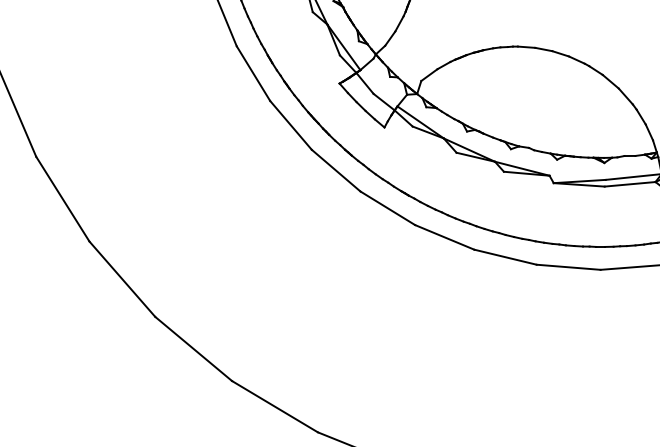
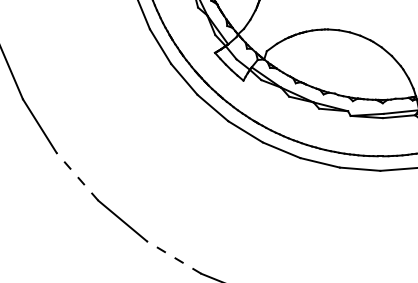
line: (122, 278) -> (77, 176), solid -> dashed
line: (275, 406) -> (174, 257), solid -> dashed

